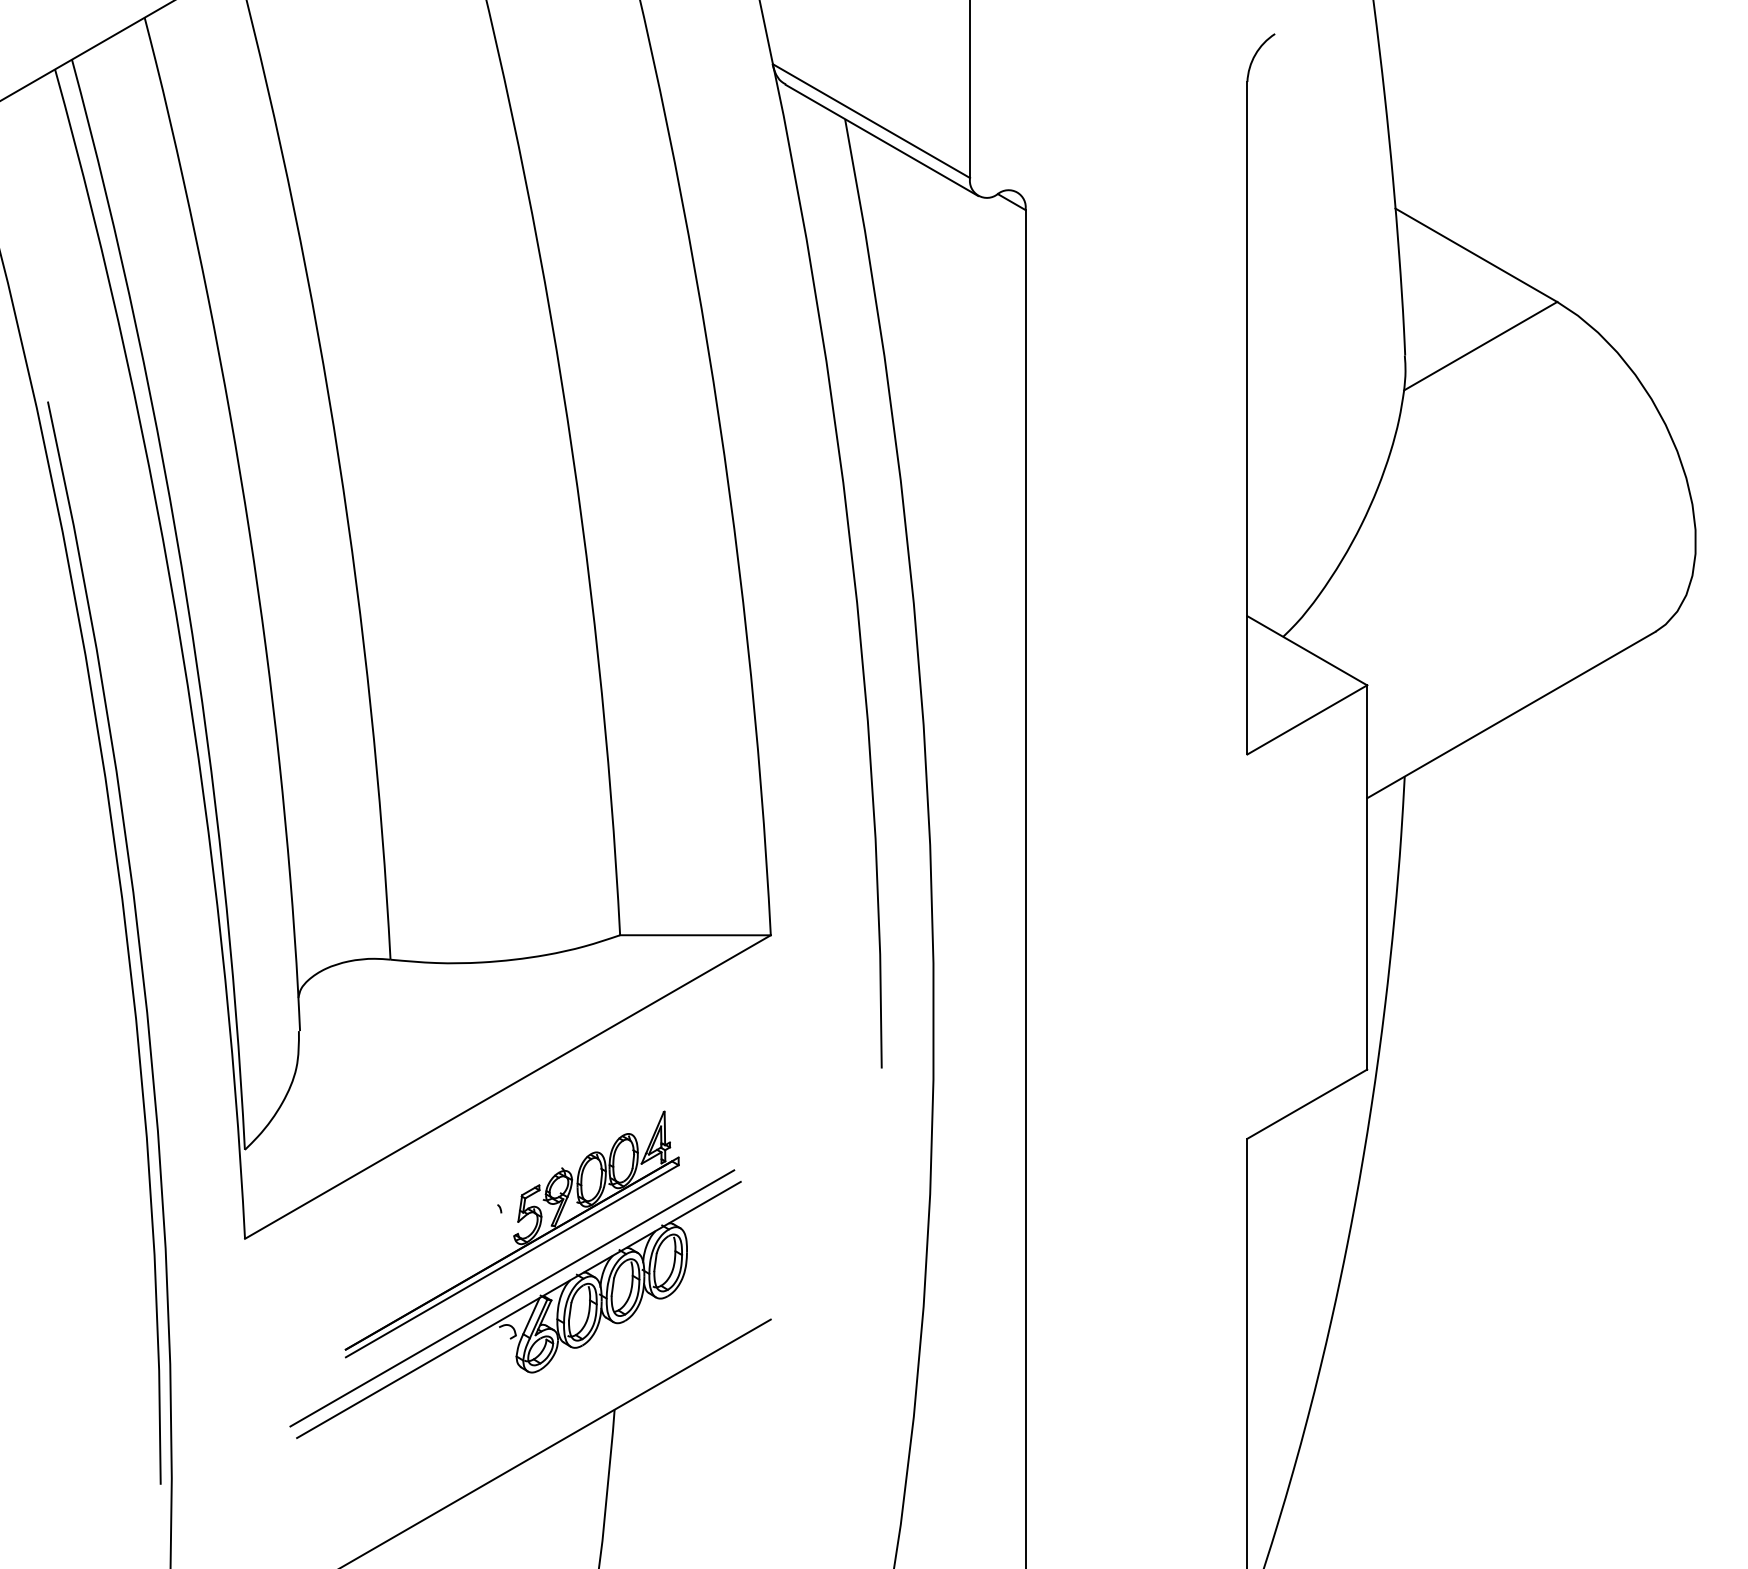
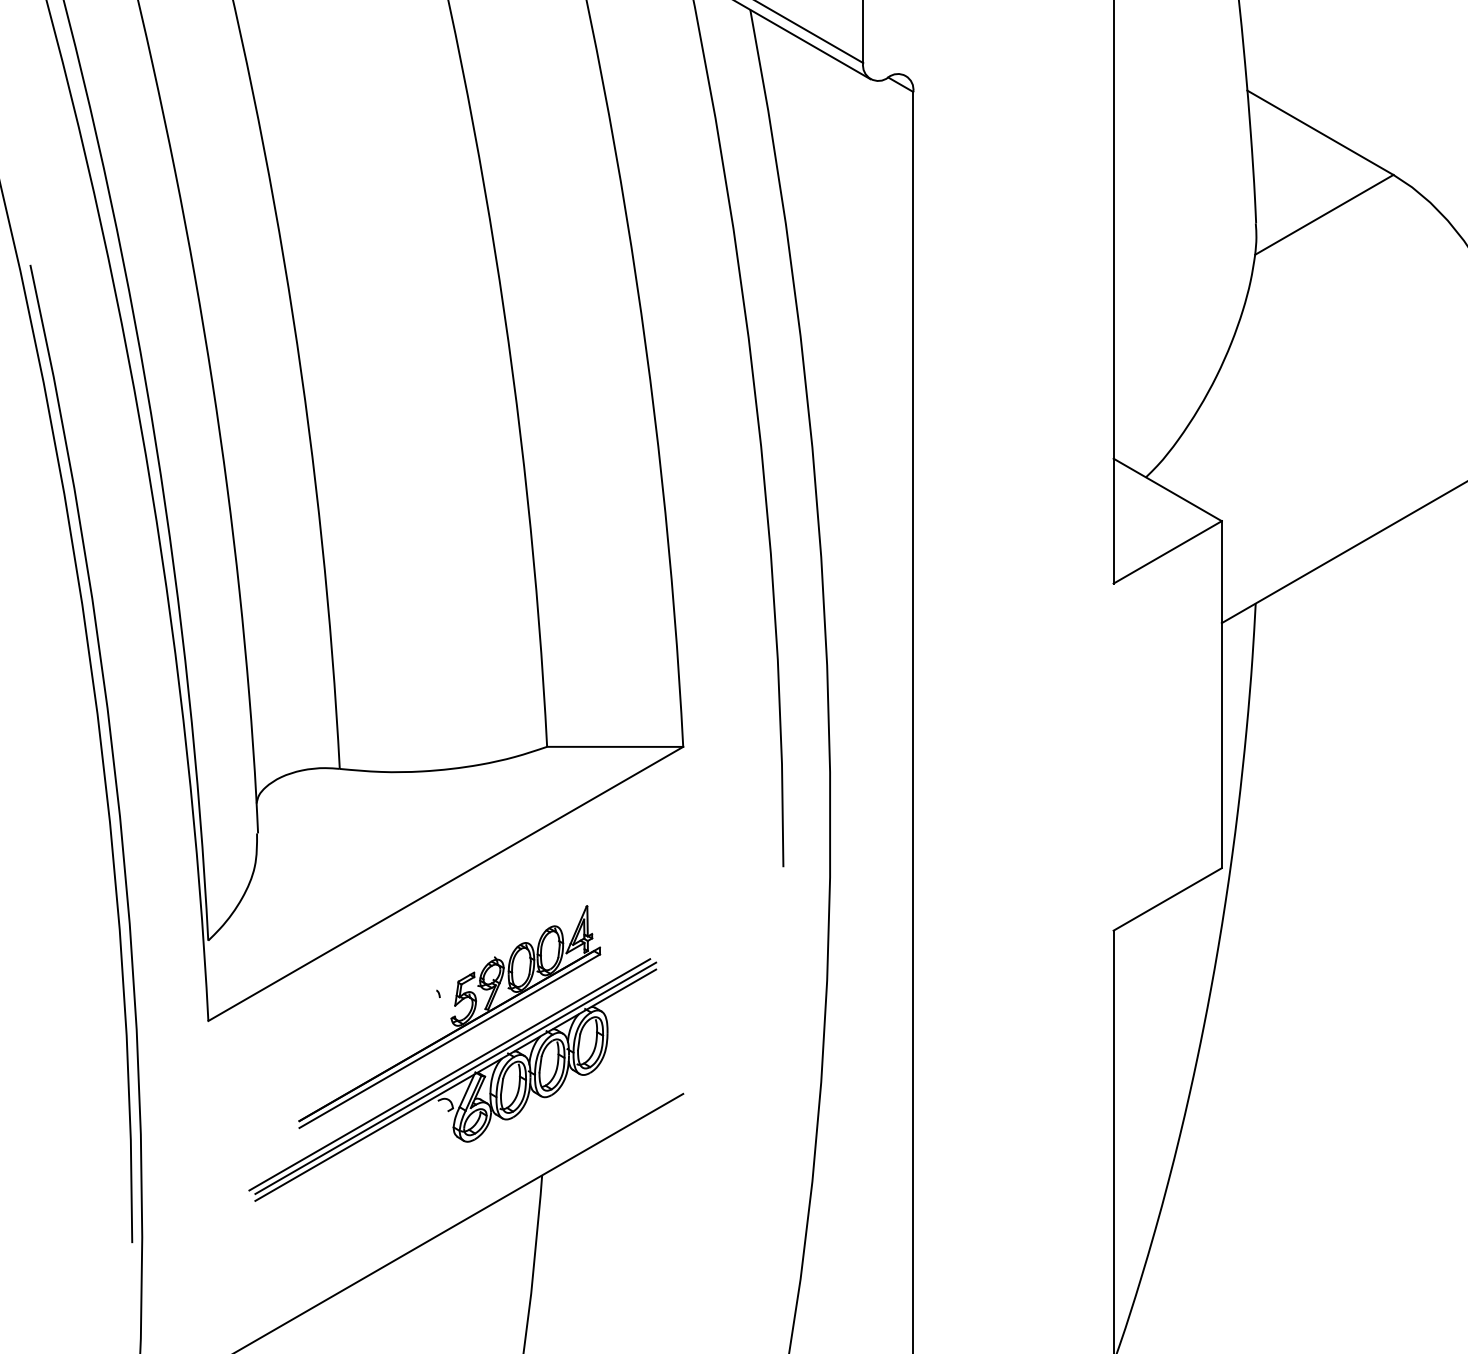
line: (518, 1302) -> (455, 1078), added

